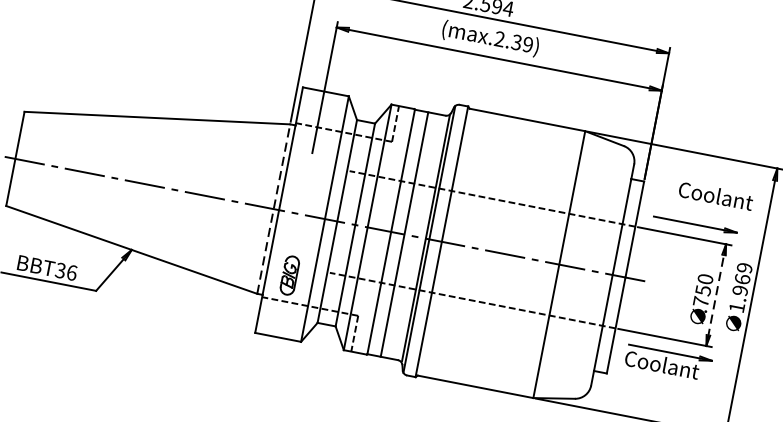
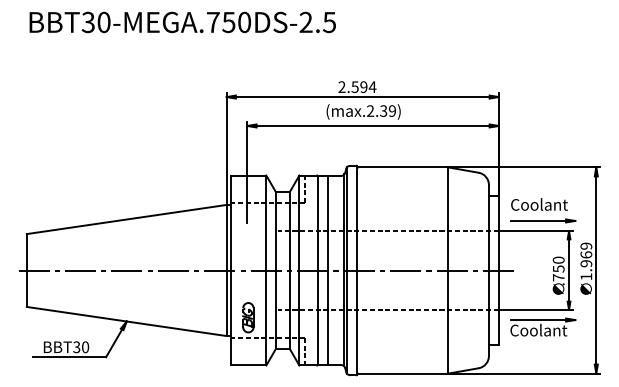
text: (716, 195) -> (539, 204), moved
line: (273, 209) -> (226, 270), dashed -> solid
text: (72, 271) -> (85, 346), BBT36 -> BBT30
line: (716, 295) -> (569, 270), dashed -> solid

